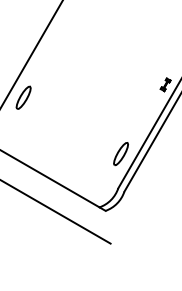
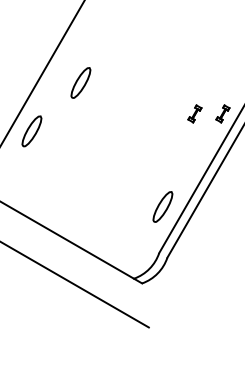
part: (59, 61) -> (80, 82), added
part: (144, 84) -> (194, 113), added

